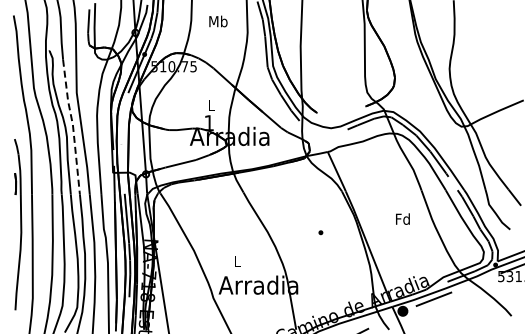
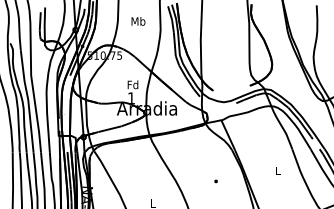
text: (211, 105) -> (133, 85), L -> Fd
line: (73, 125) -> (28, 100), dashed -> solid
text: (402, 218) -> (277, 170), Fd -> L

